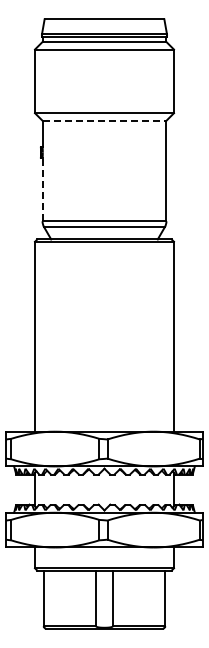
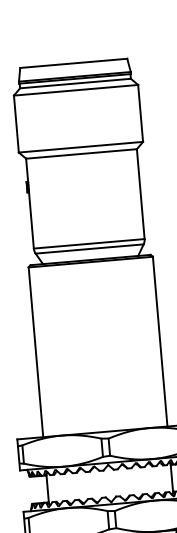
line: (104, 120) -> (81, 153), dashed -> solid
line: (42, 189) -> (31, 220), dashed -> solid

